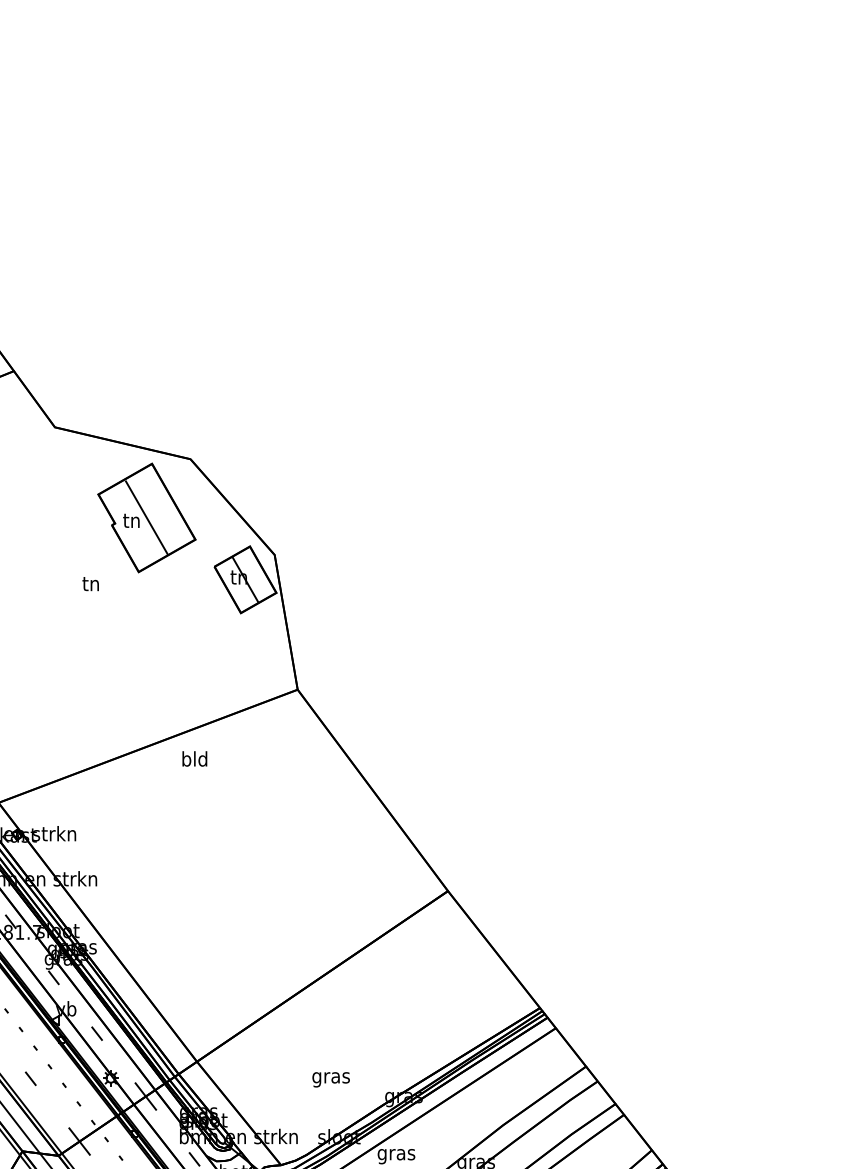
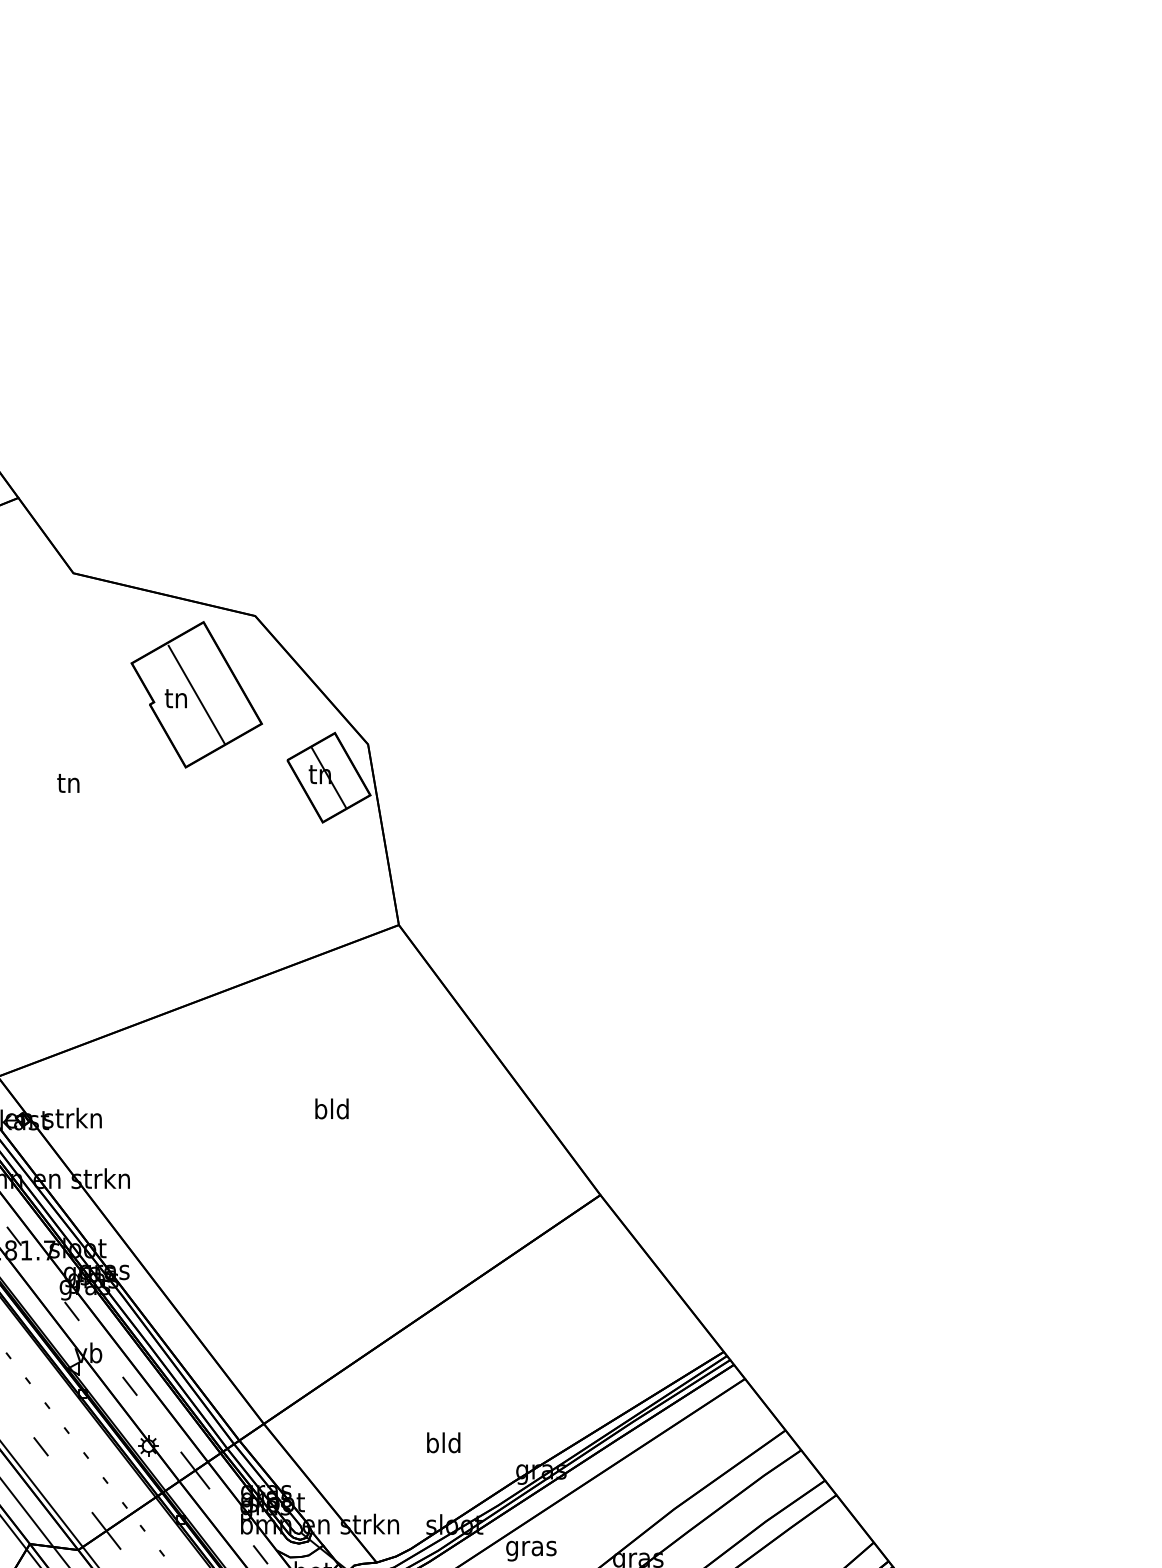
text: (90, 584) -> (68, 783), moved
text: (194, 758) -> (331, 1108), moved
text: (330, 1077) -> (443, 1445), gras -> bld

